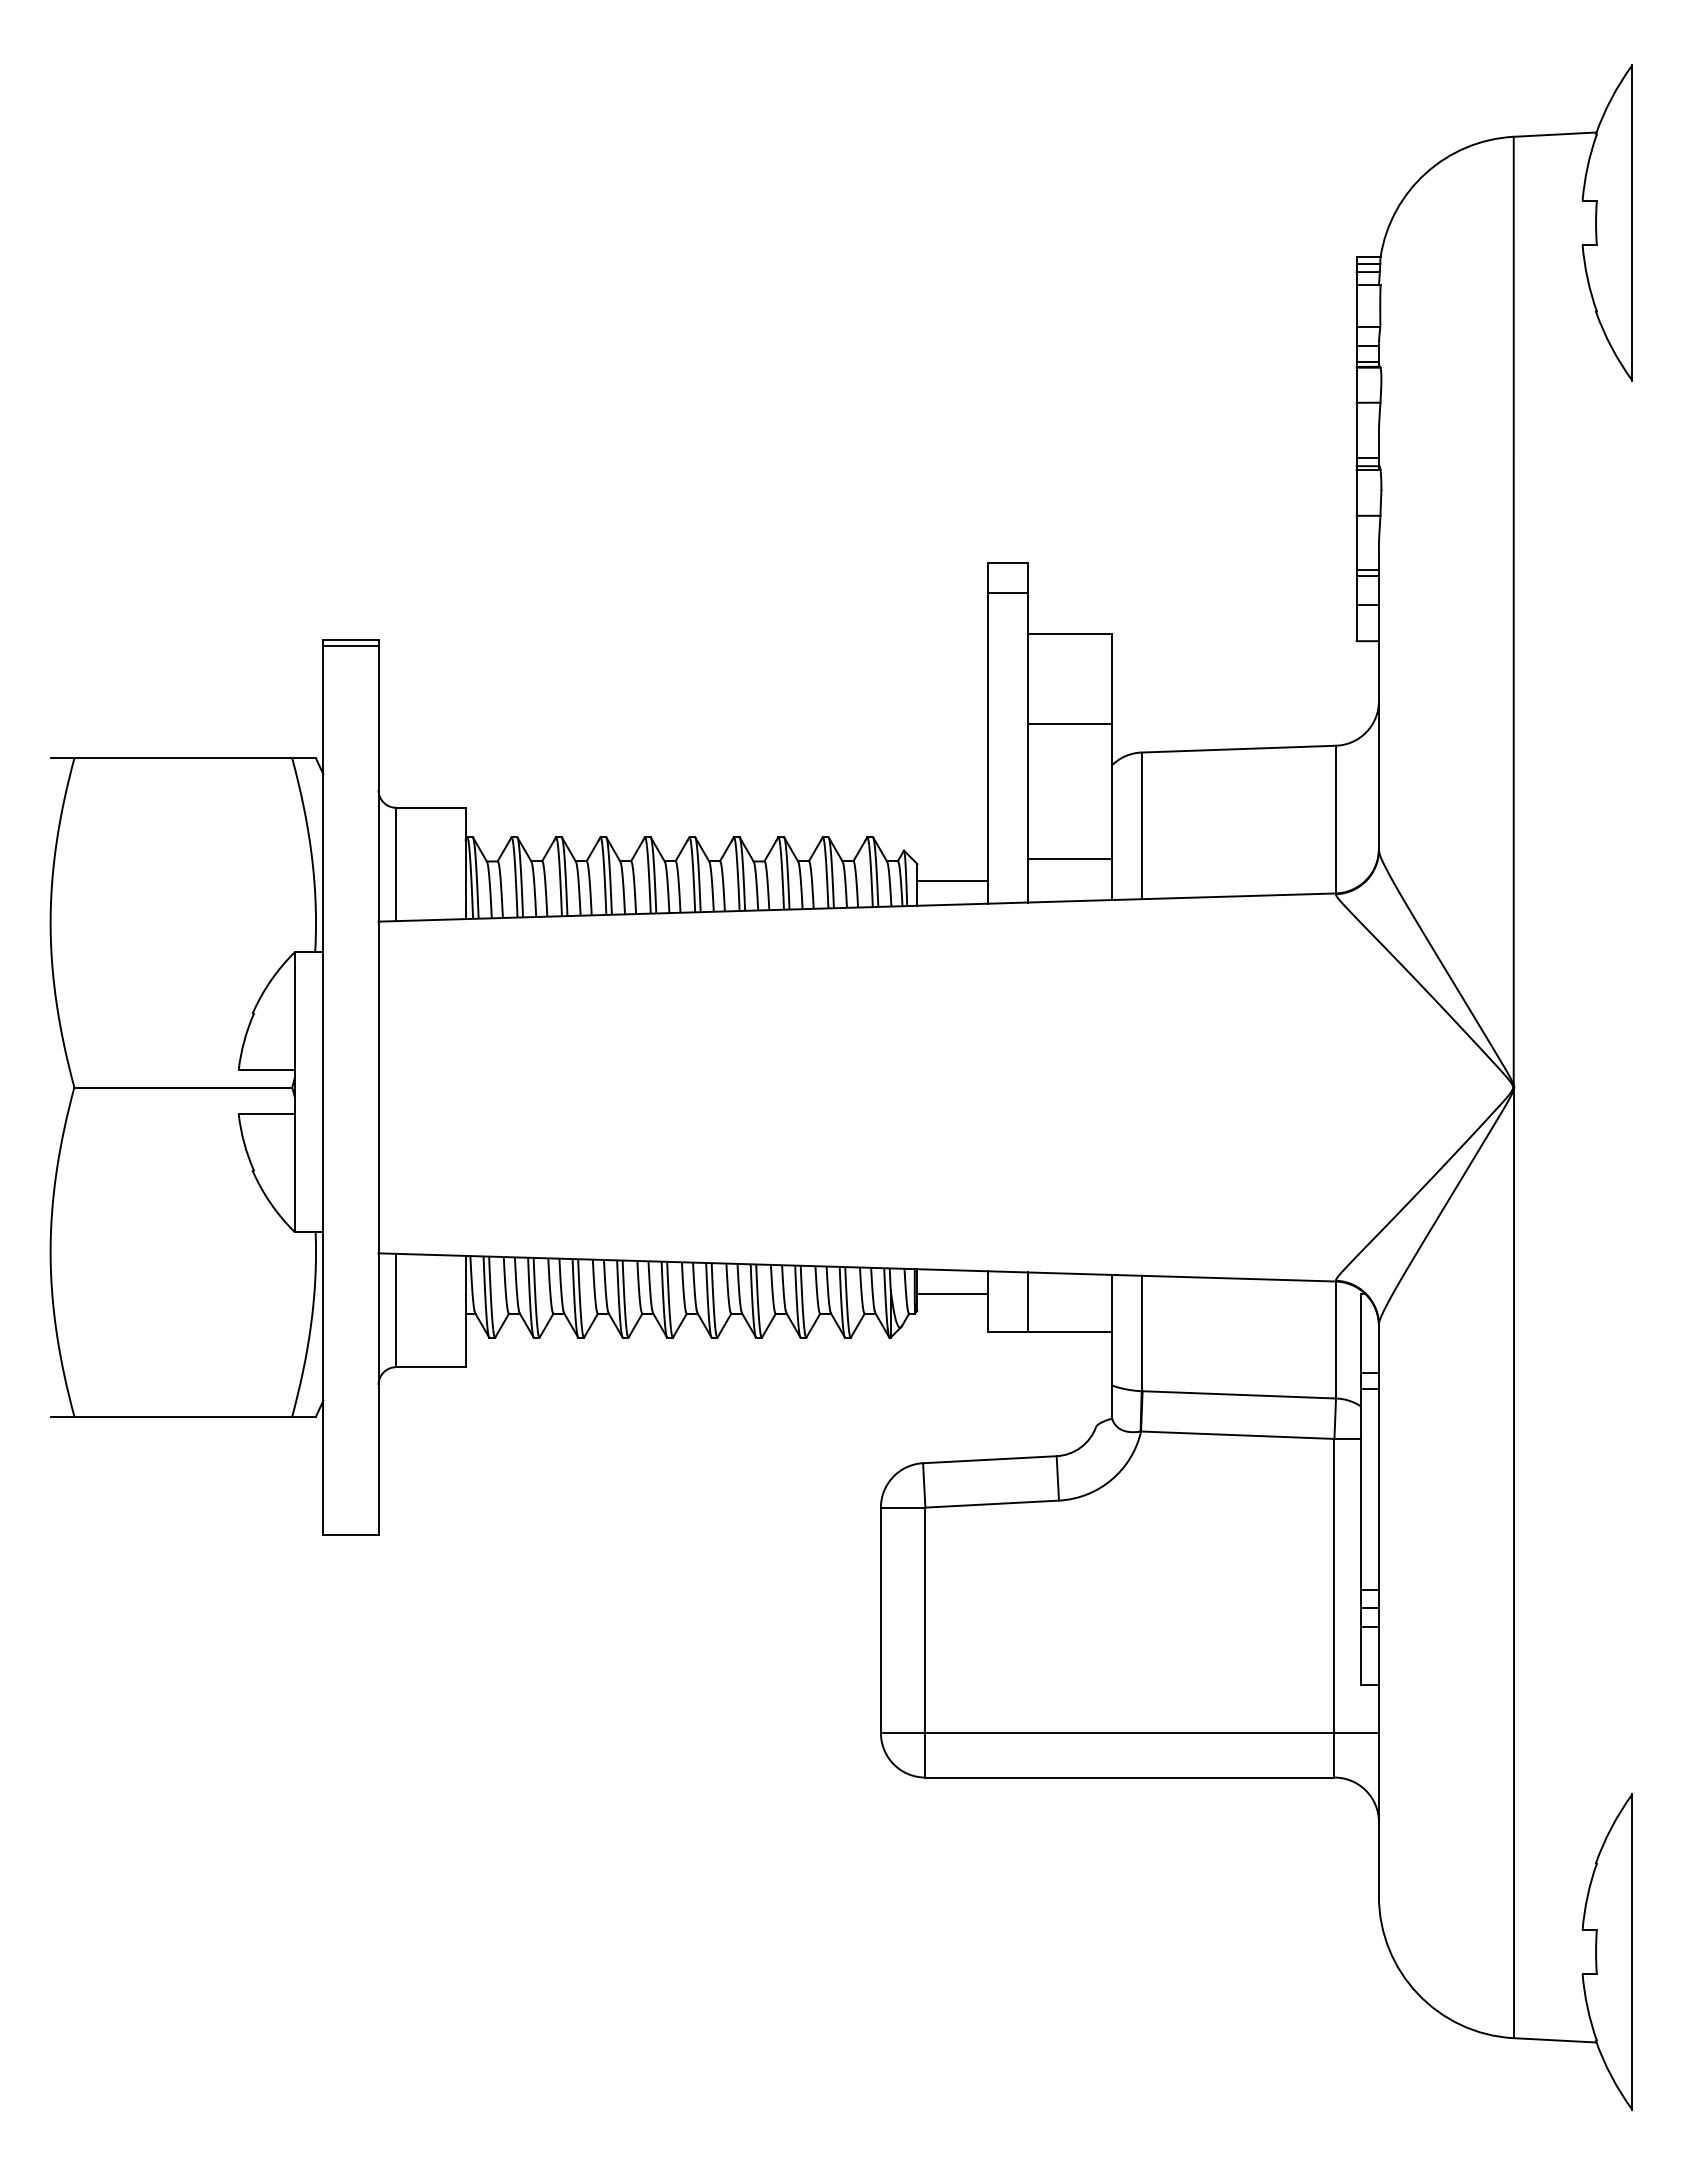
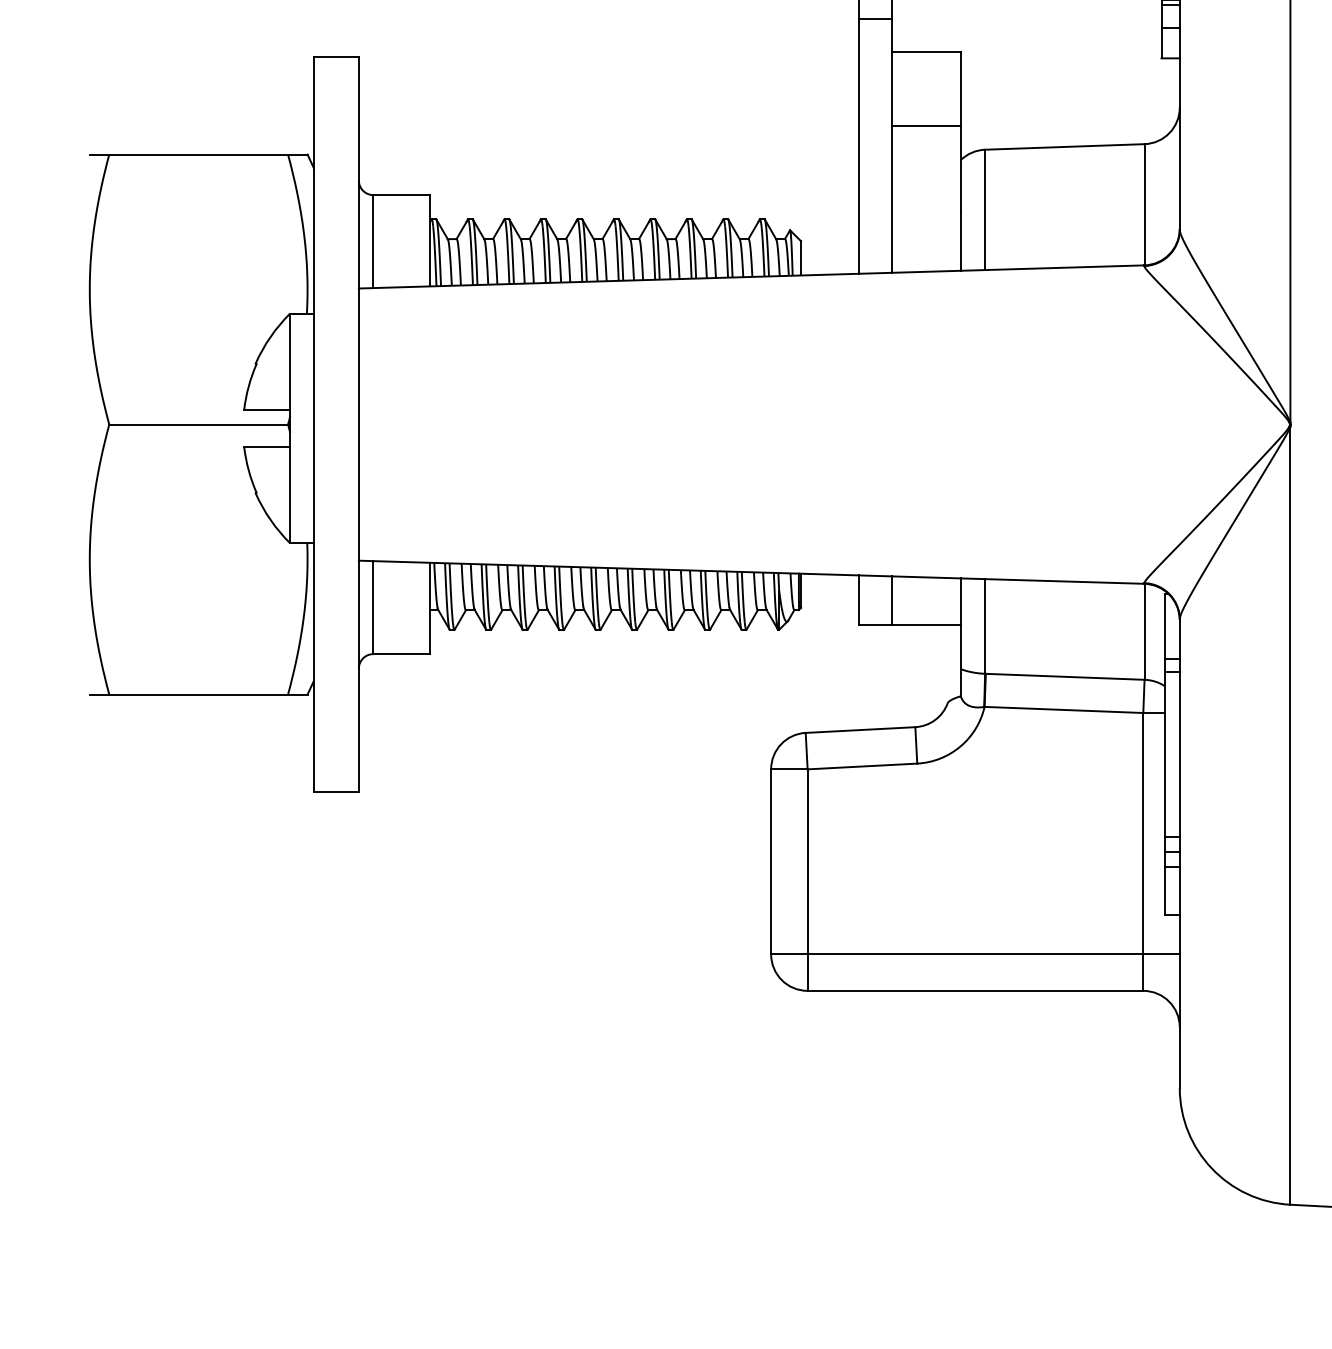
line: (350, 646) -> (335, 62), removed
line: (1069, 858) -> (925, 236), removed
line: (952, 880) -> (829, 254), removed
line: (952, 1294) -> (829, 594), removed

